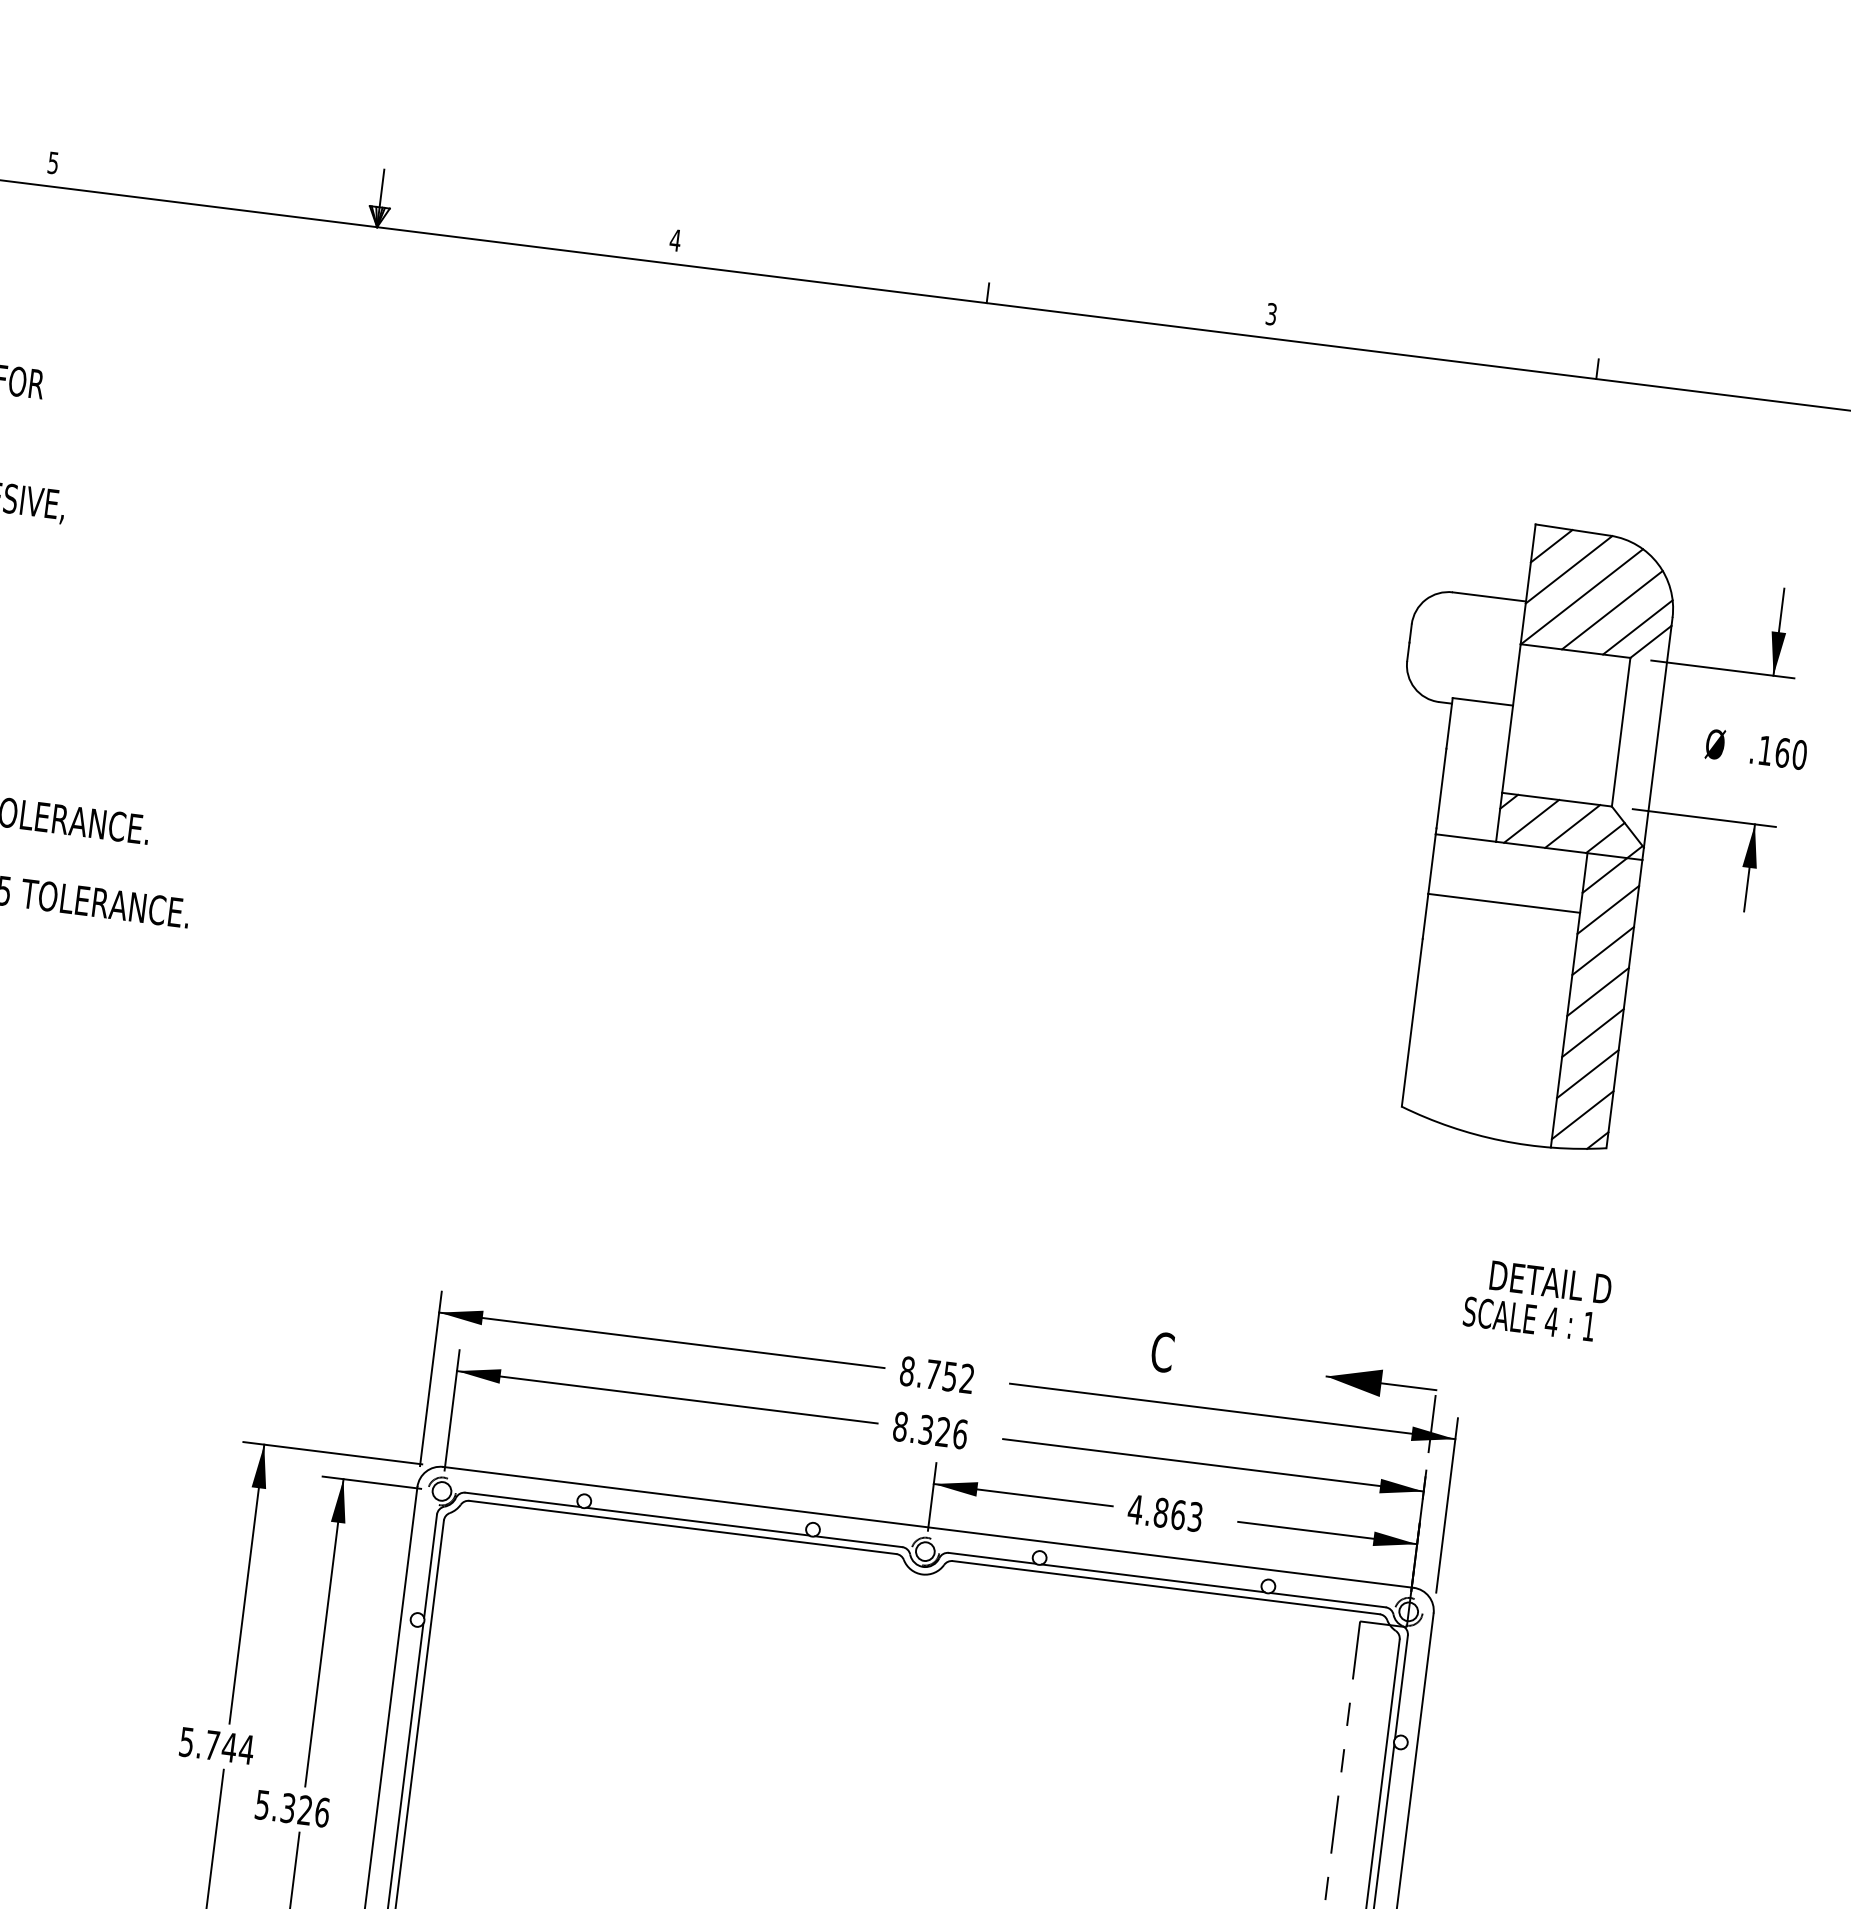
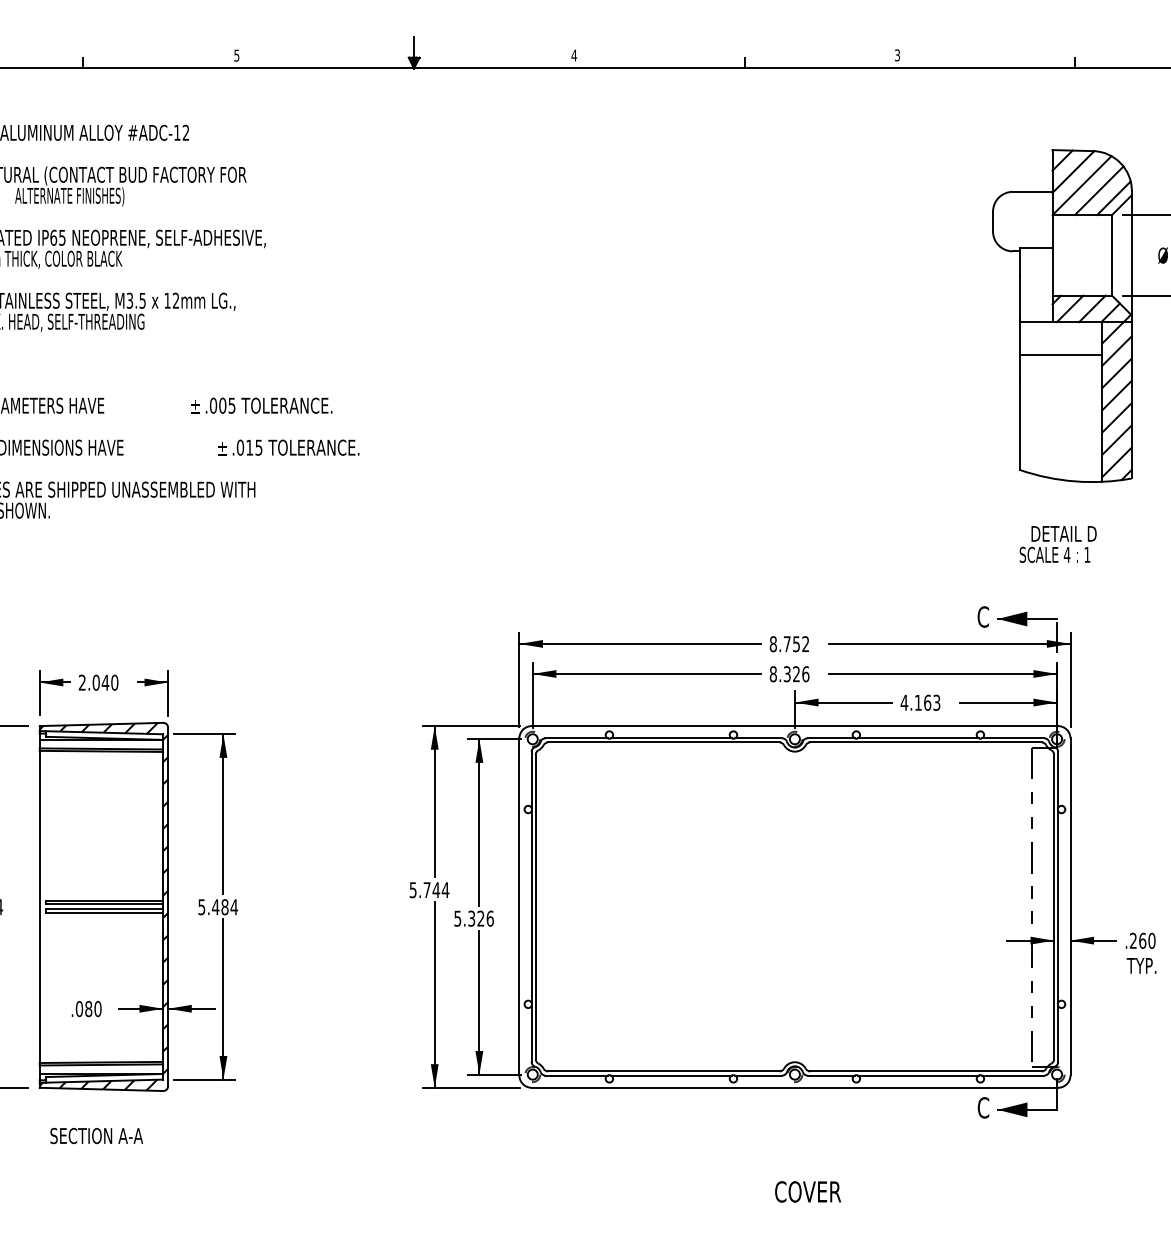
text: (1536, 1300) -> (1057, 544), moved
text: (1161, 1351) -> (982, 616), moved
text: (1159, 1512) -> (917, 702), 4.863 -> 4.163

